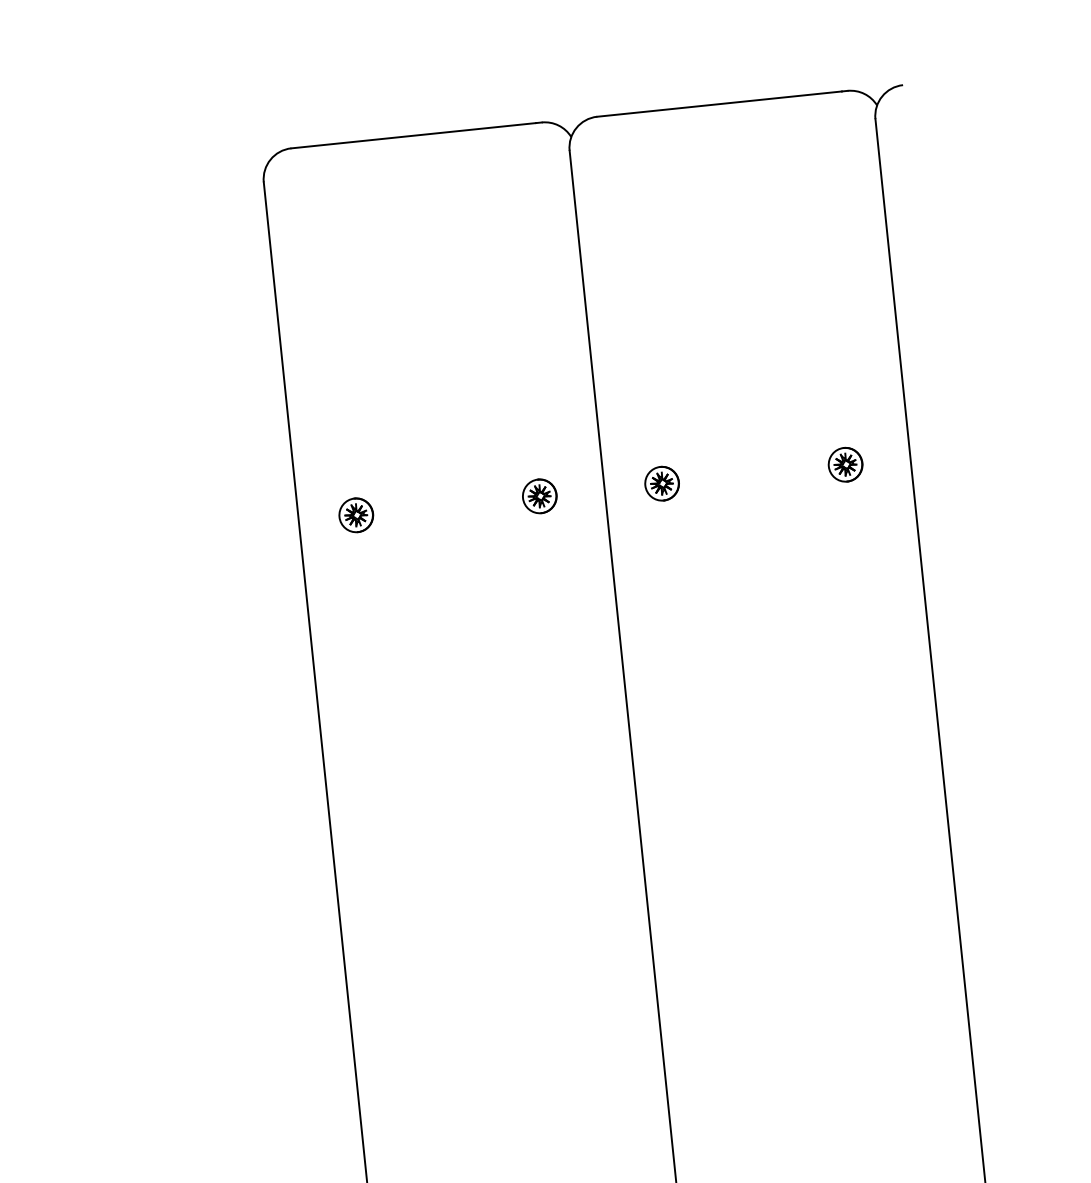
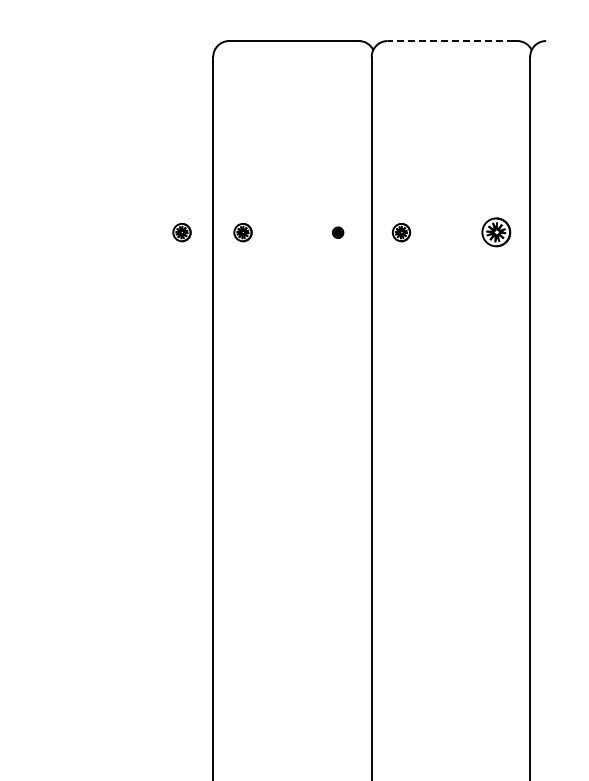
line: (718, 105) -> (450, 41), solid -> dashed
part: (845, 464) -> (496, 232), size x1.6
part: (538, 496) -> (337, 232), size x0.6
part: (237, 527) -> (181, 232), added

